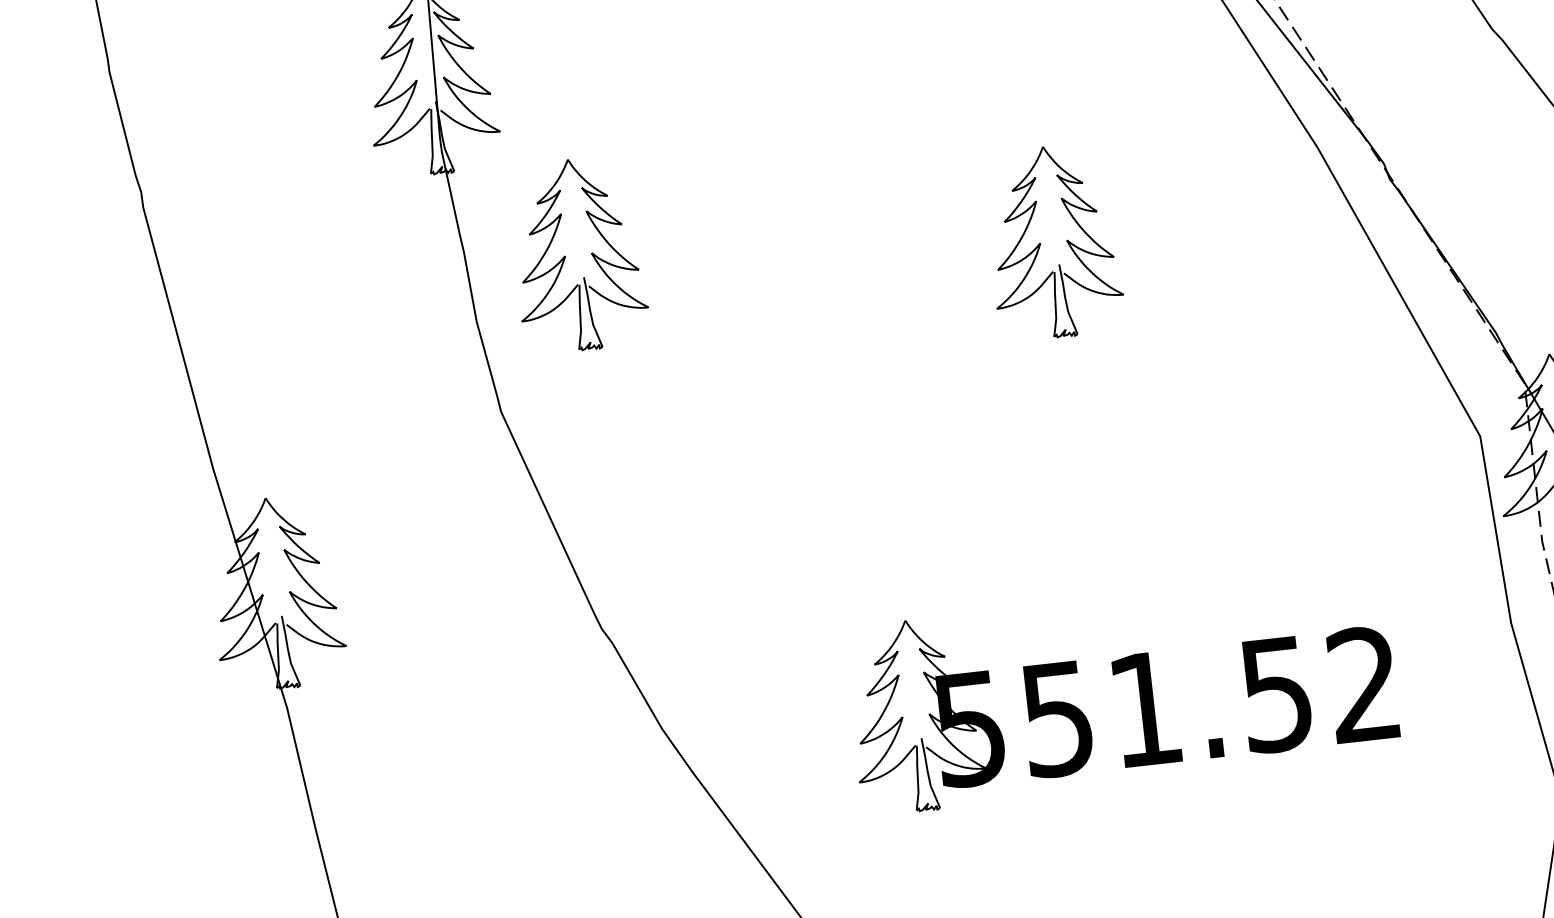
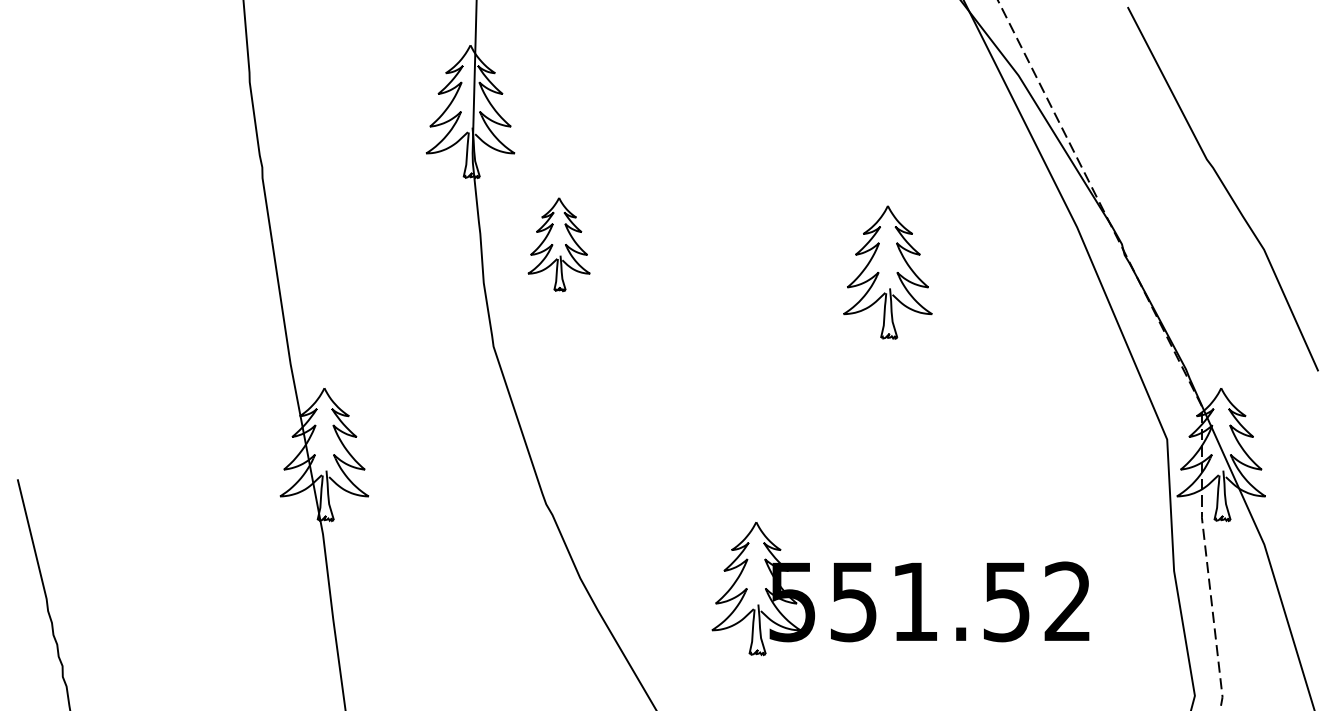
part: (577, 254) -> (558, 244), size x0.7

